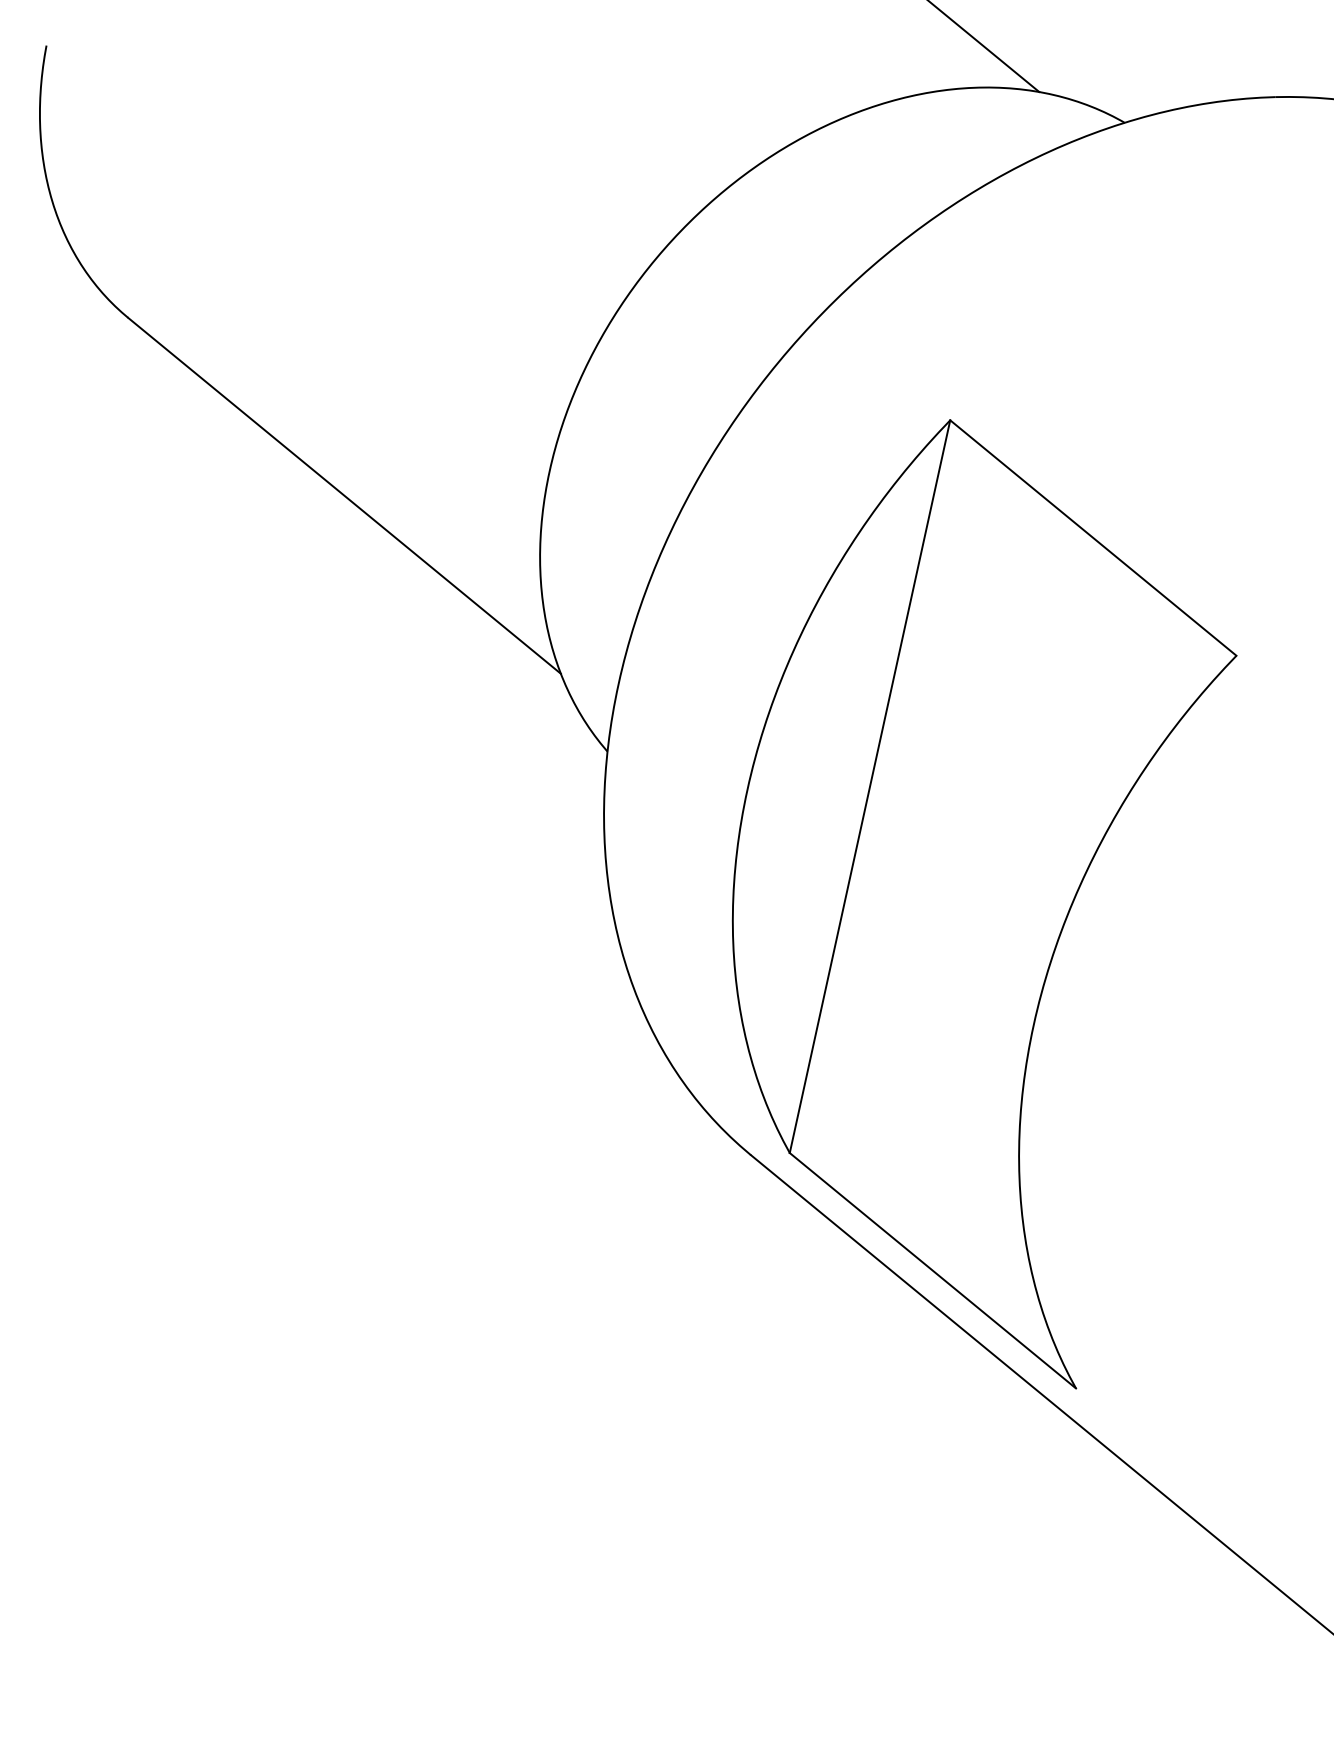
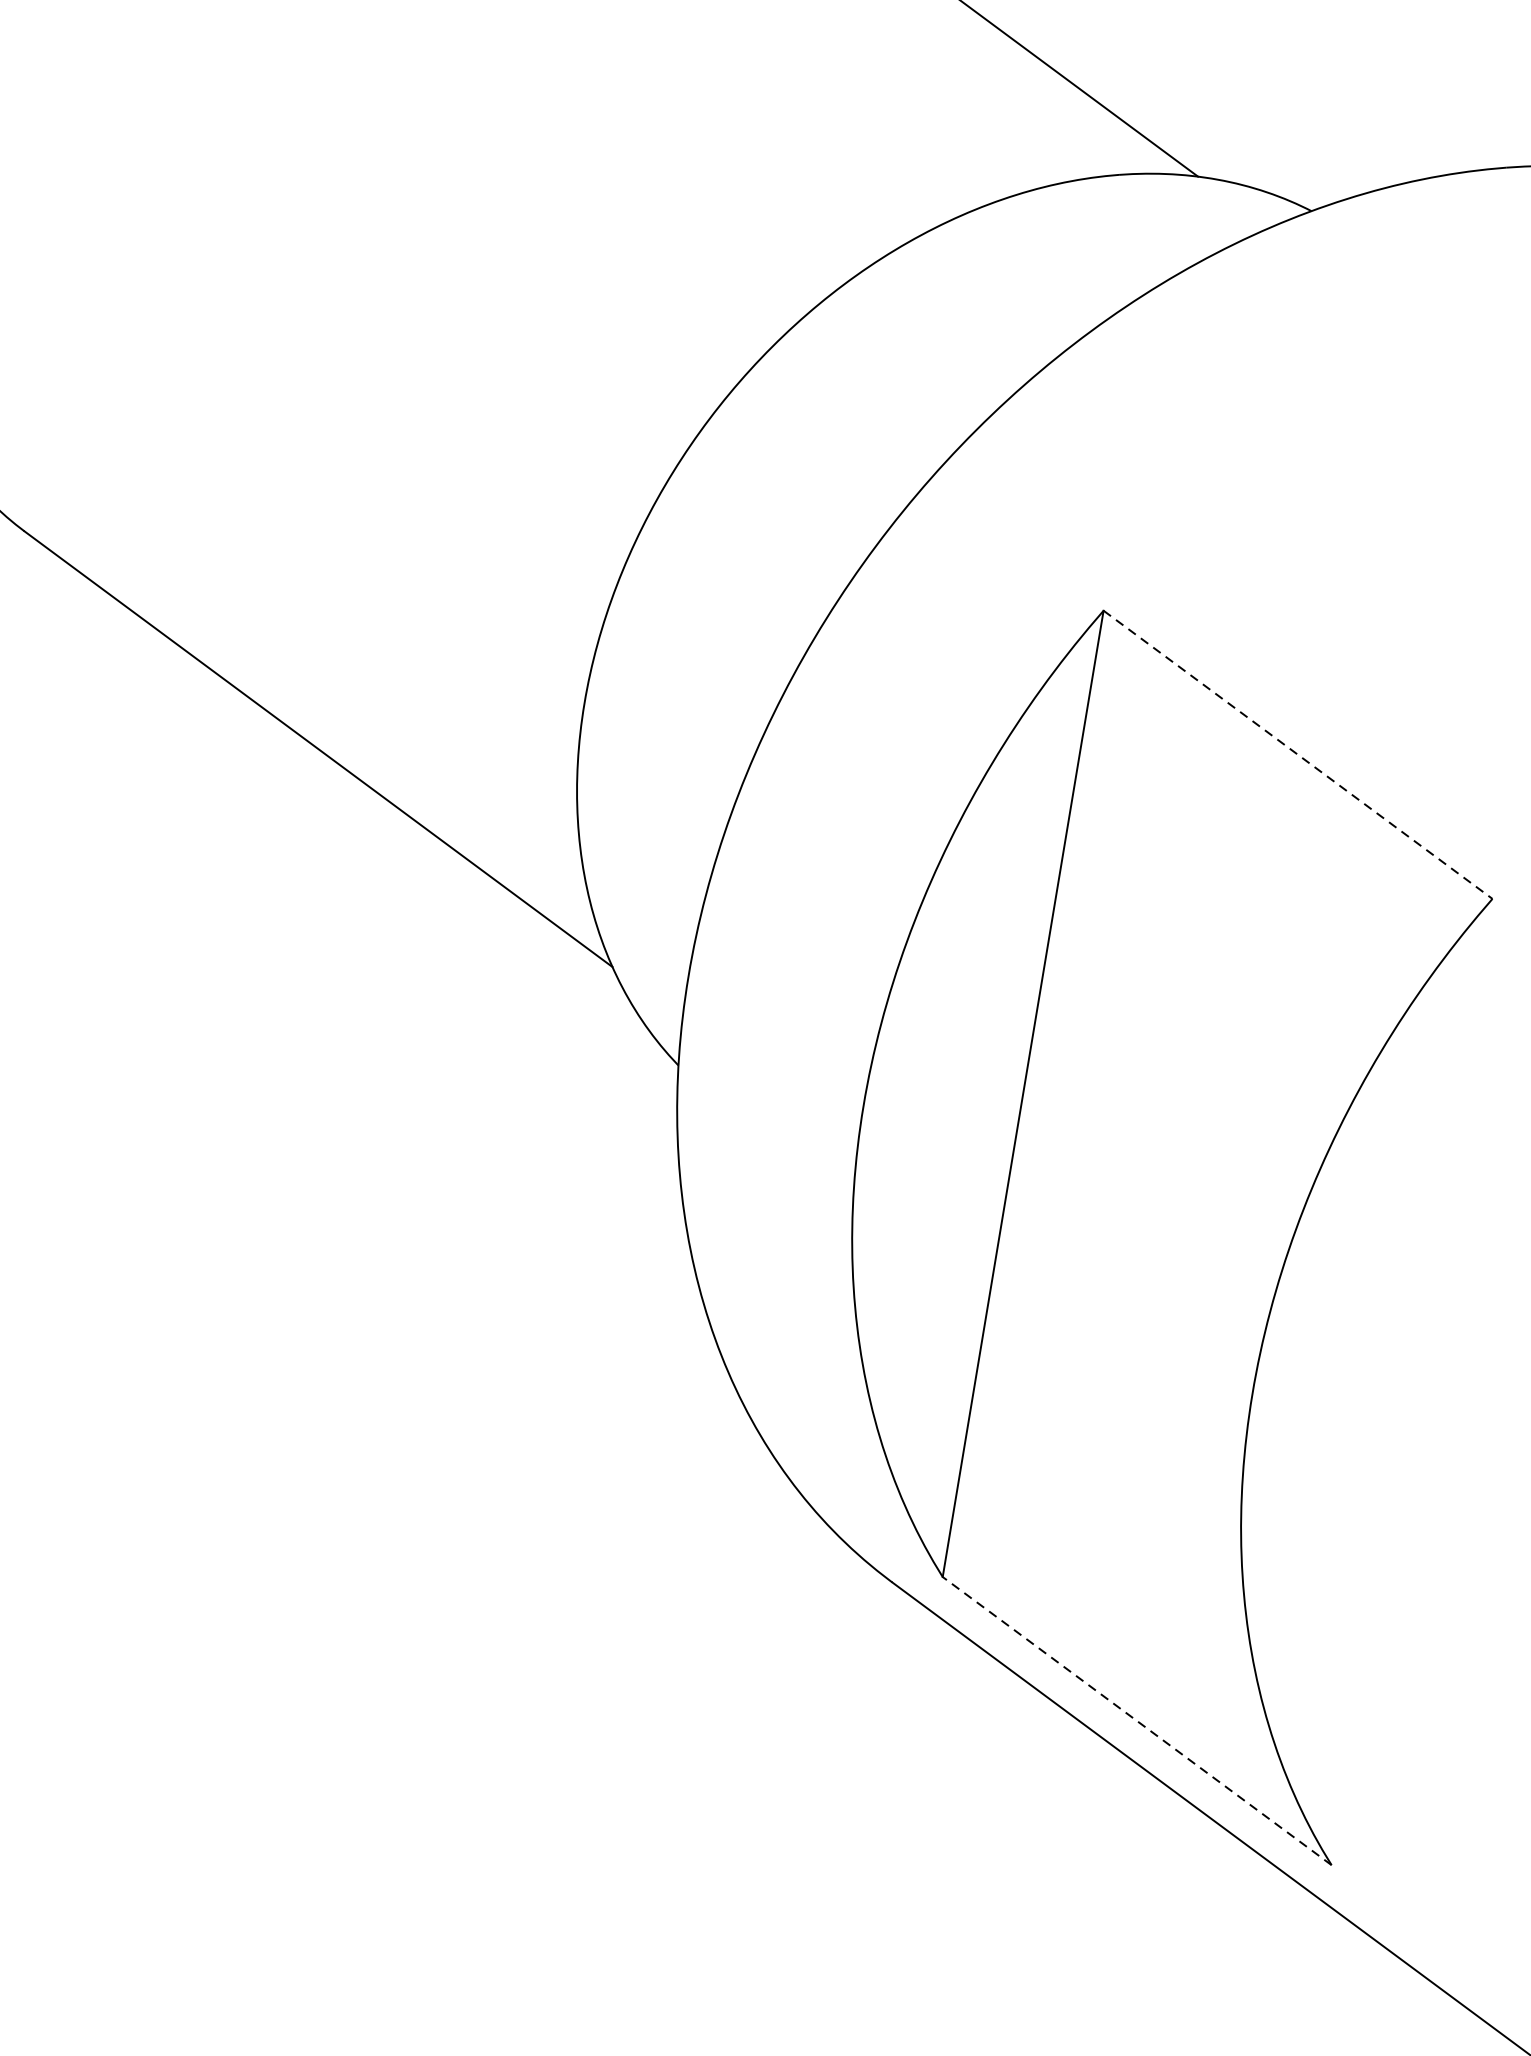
line: (1093, 538) -> (1298, 755), solid -> dashed
line: (932, 1270) -> (1136, 1720), solid -> dashed

